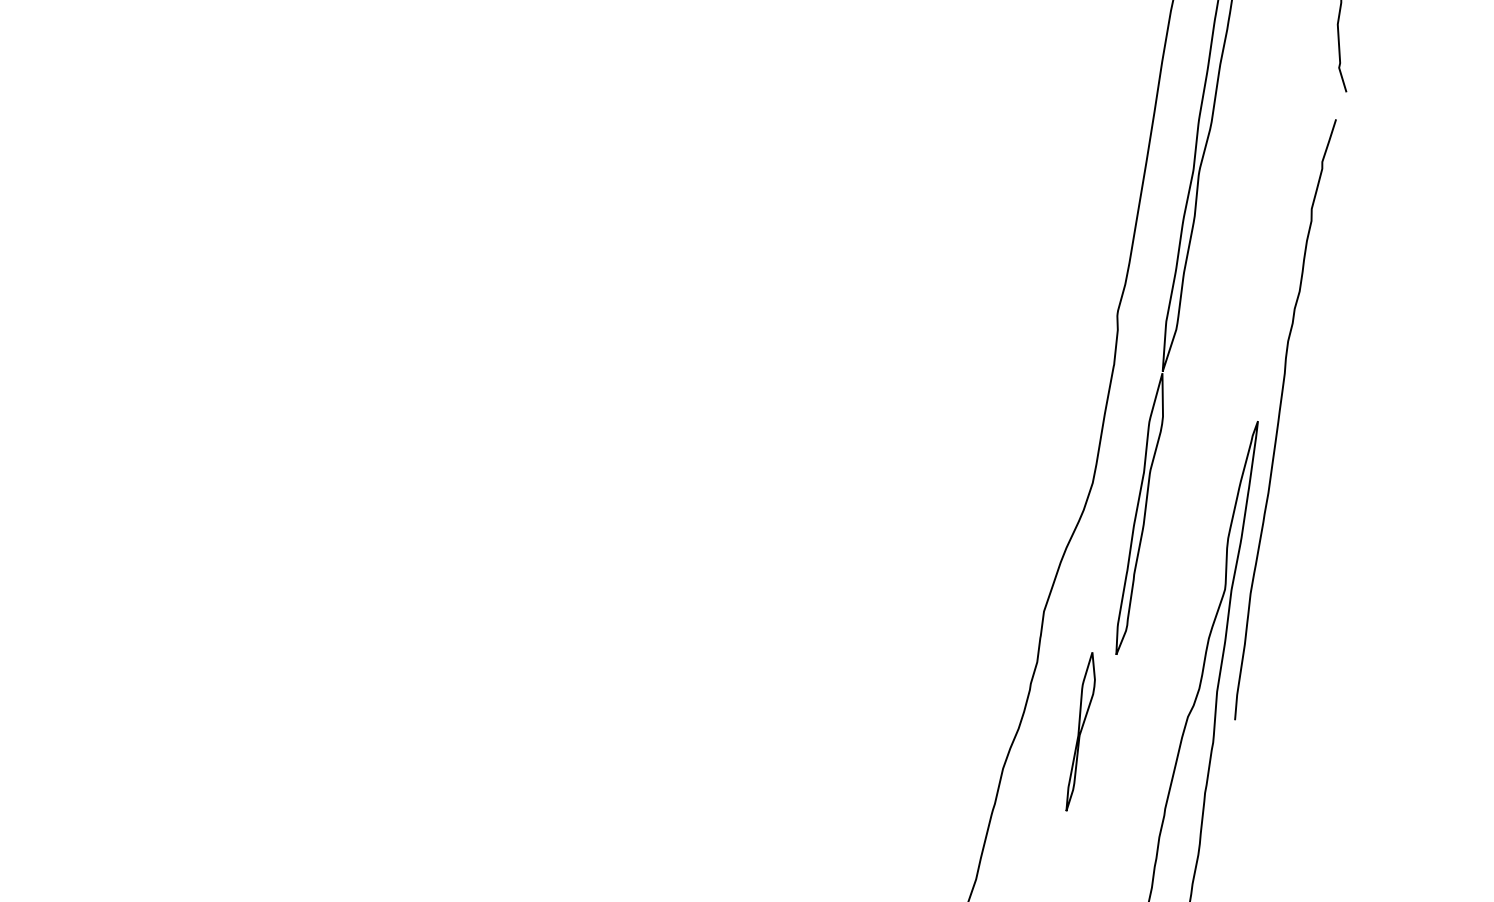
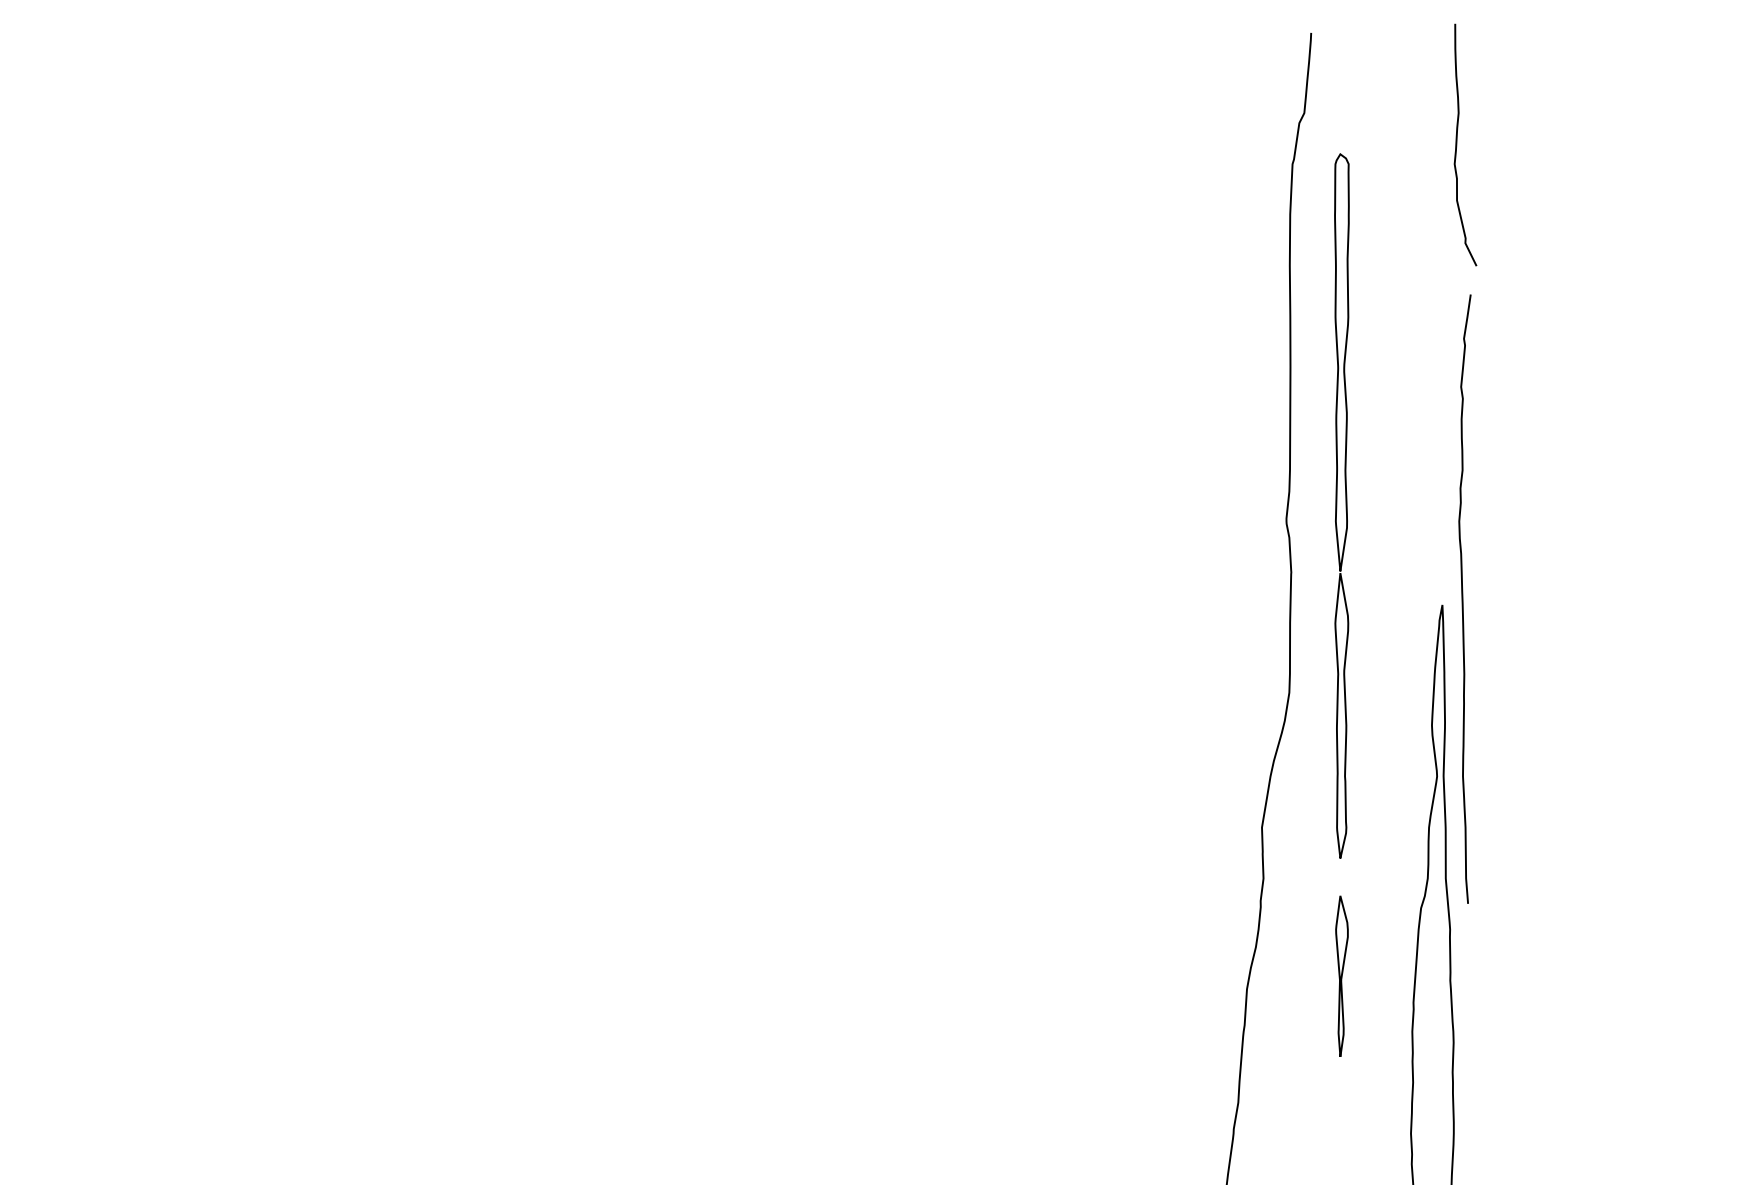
part: (1080, 731) -> (1341, 975), moved

